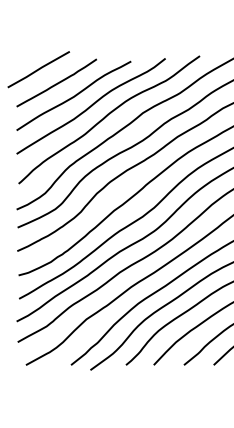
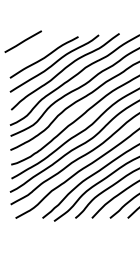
line: (55, 82) -> (33, 49), removed

